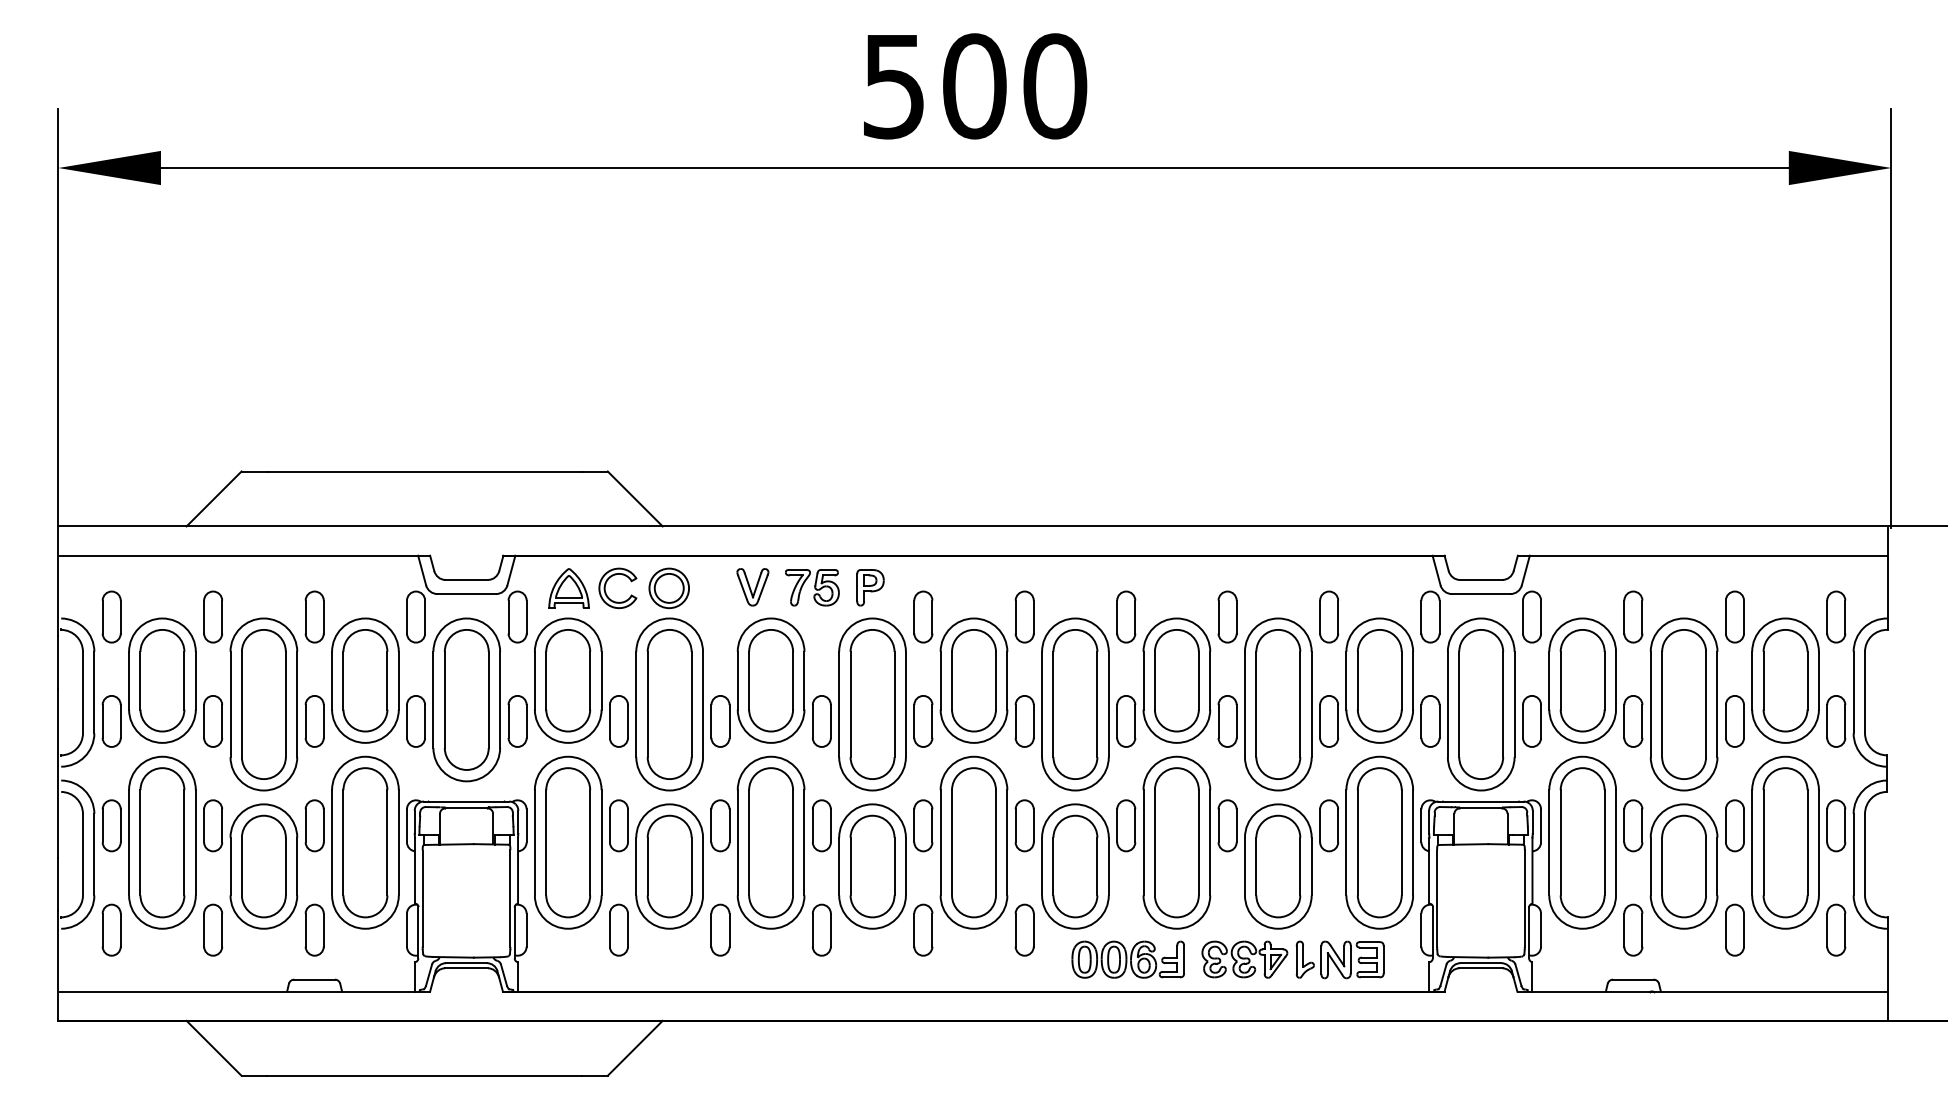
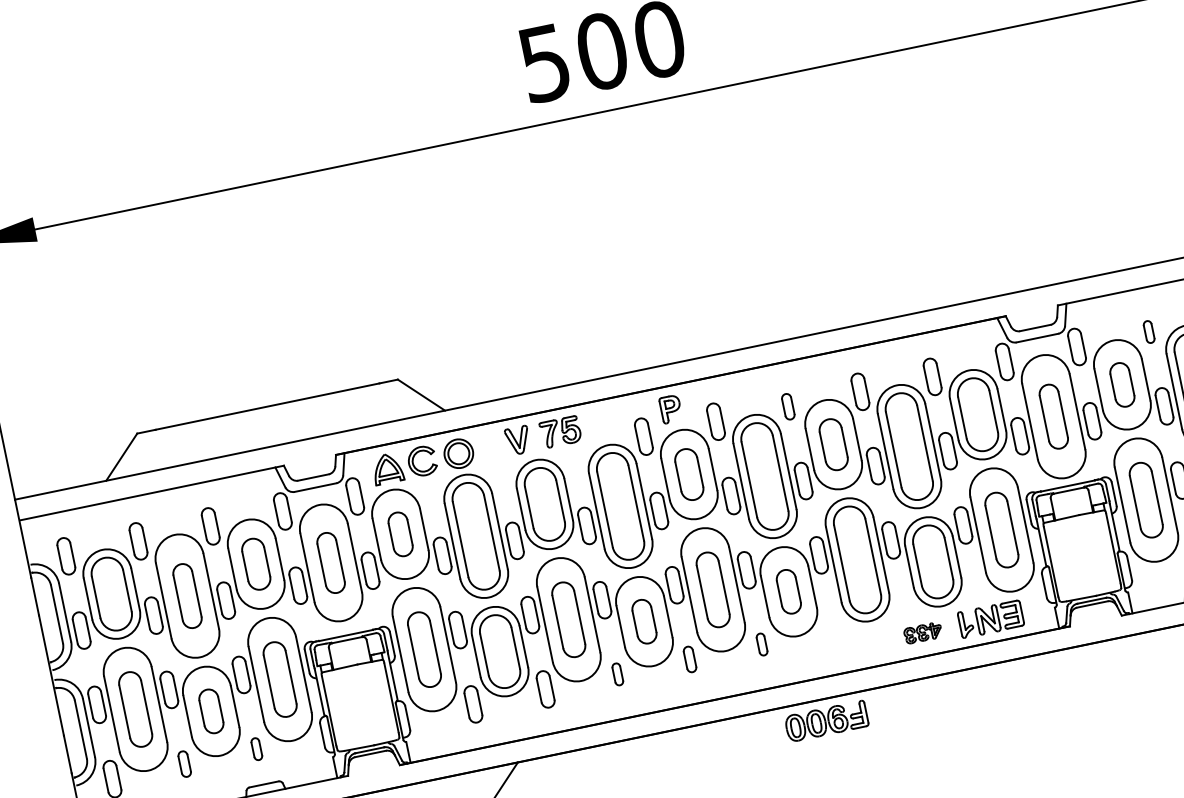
part: (870, 587) -> (670, 409), moved
part: (1126, 616) -> (788, 406), size x0.7
part: (1633, 616) -> (1149, 331), size x0.6
part: (365, 680) -> (256, 564), size x0.7
part: (568, 680) -> (400, 534), size x0.6
part: (973, 680) -> (688, 474), size x0.7
part: (1176, 680) -> (833, 444), size x0.7
part: (1582, 680) -> (1122, 384), size x0.6
part: (466, 699) -> (330, 562), size x0.6
part: (263, 704) -> (187, 596), size x0.6
part: (1481, 704) -> (1053, 416), size x0.6
part: (162, 842) -> (135, 709), size x0.7
part: (365, 842) -> (280, 679), size x0.7
part: (568, 842) -> (424, 649), size x0.7
part: (770, 842) -> (568, 619), size x0.7
part: (973, 842) -> (712, 589), size x0.7
part: (1379, 842) -> (1001, 529), size x0.7
part: (1582, 842) -> (1146, 499), size x0.7
part: (263, 866) -> (211, 711), size x0.6
part: (872, 866) -> (644, 621), size x0.6
part: (1075, 866) -> (788, 591), size x0.6
part: (213, 929) -> (184, 763), size x0.7
part: (314, 929) -> (256, 748), size x0.6
part: (821, 929) -> (617, 674), size x0.6
part: (923, 929) -> (690, 659), size x0.7
part: (1024, 929) -> (761, 644), size x0.6
part: (1127, 959) -> (826, 721), moved
part: (1244, 959) -> (922, 633), size x0.6

